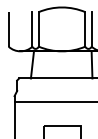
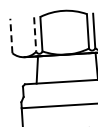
line: (8, 28) -> (11, 35), solid -> dashed
line: (32, 29) -> (35, 34), solid -> dashed

